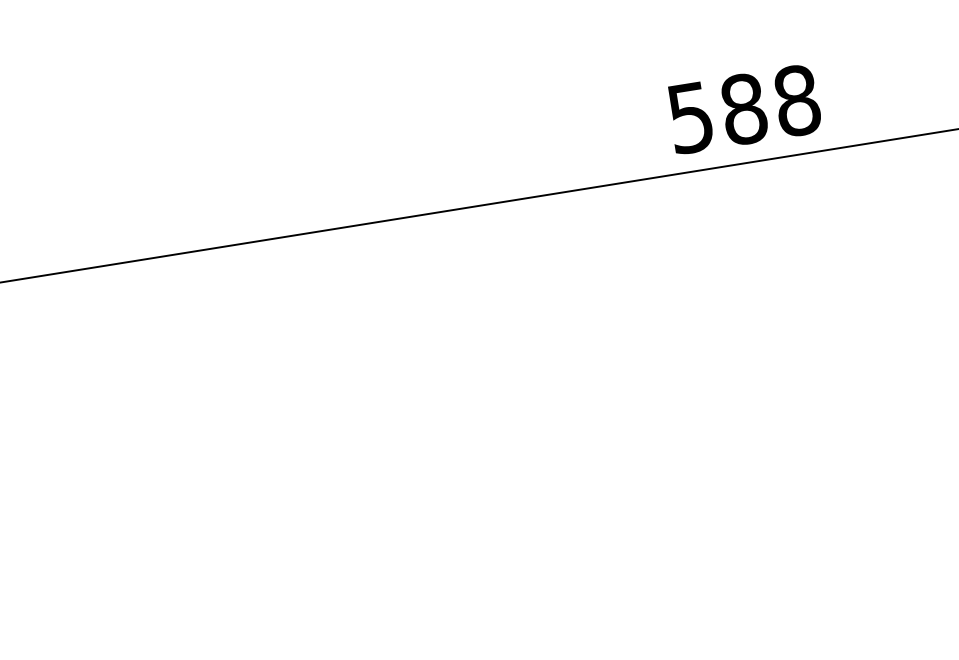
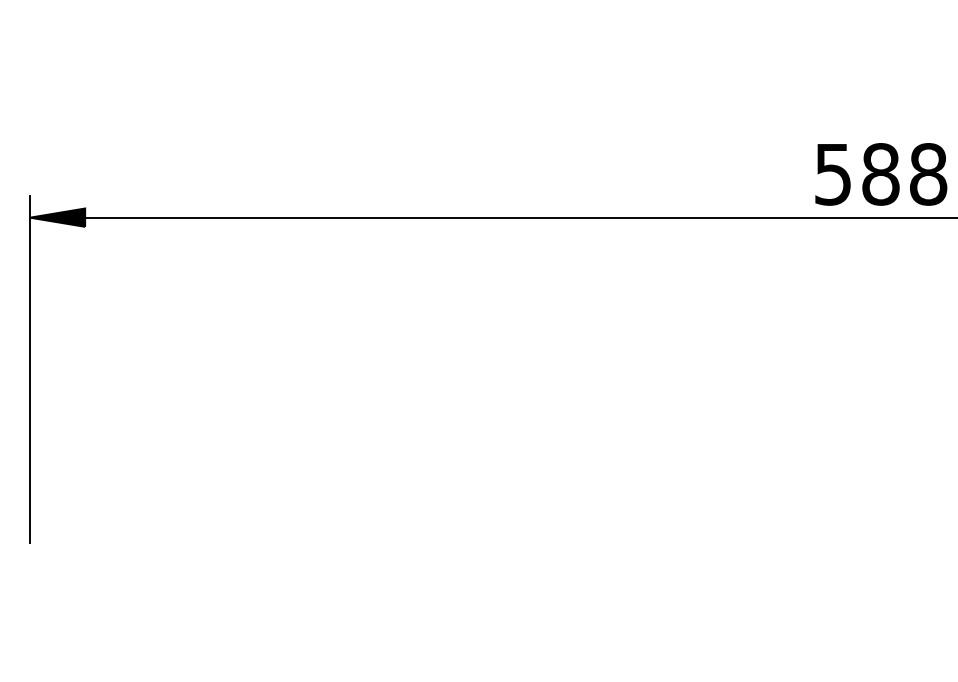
text: (744, 109) -> (881, 174), moved

